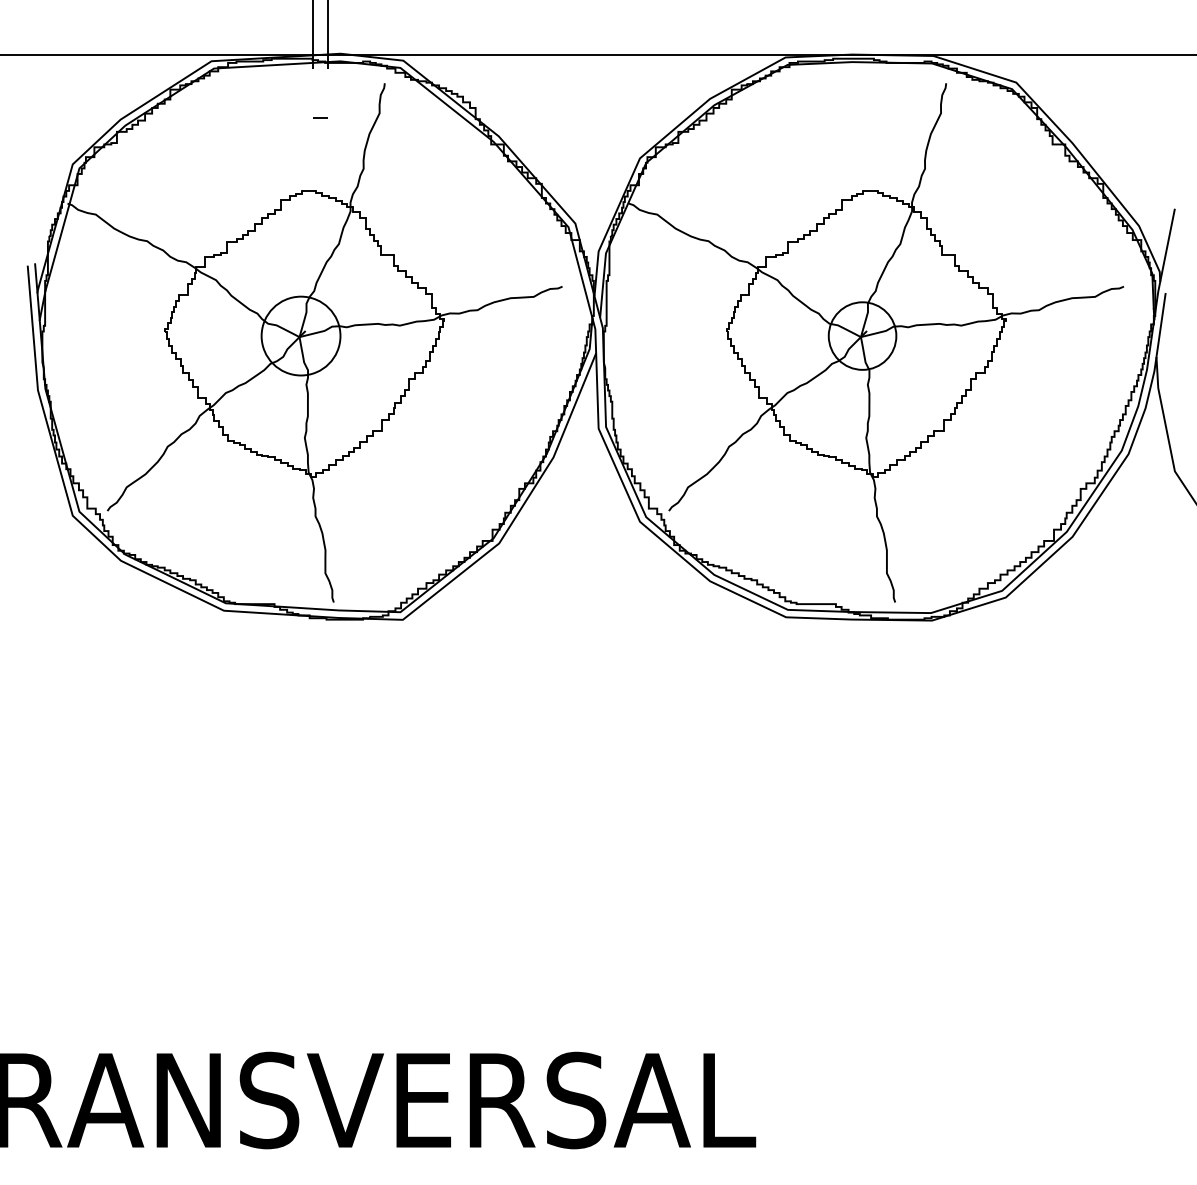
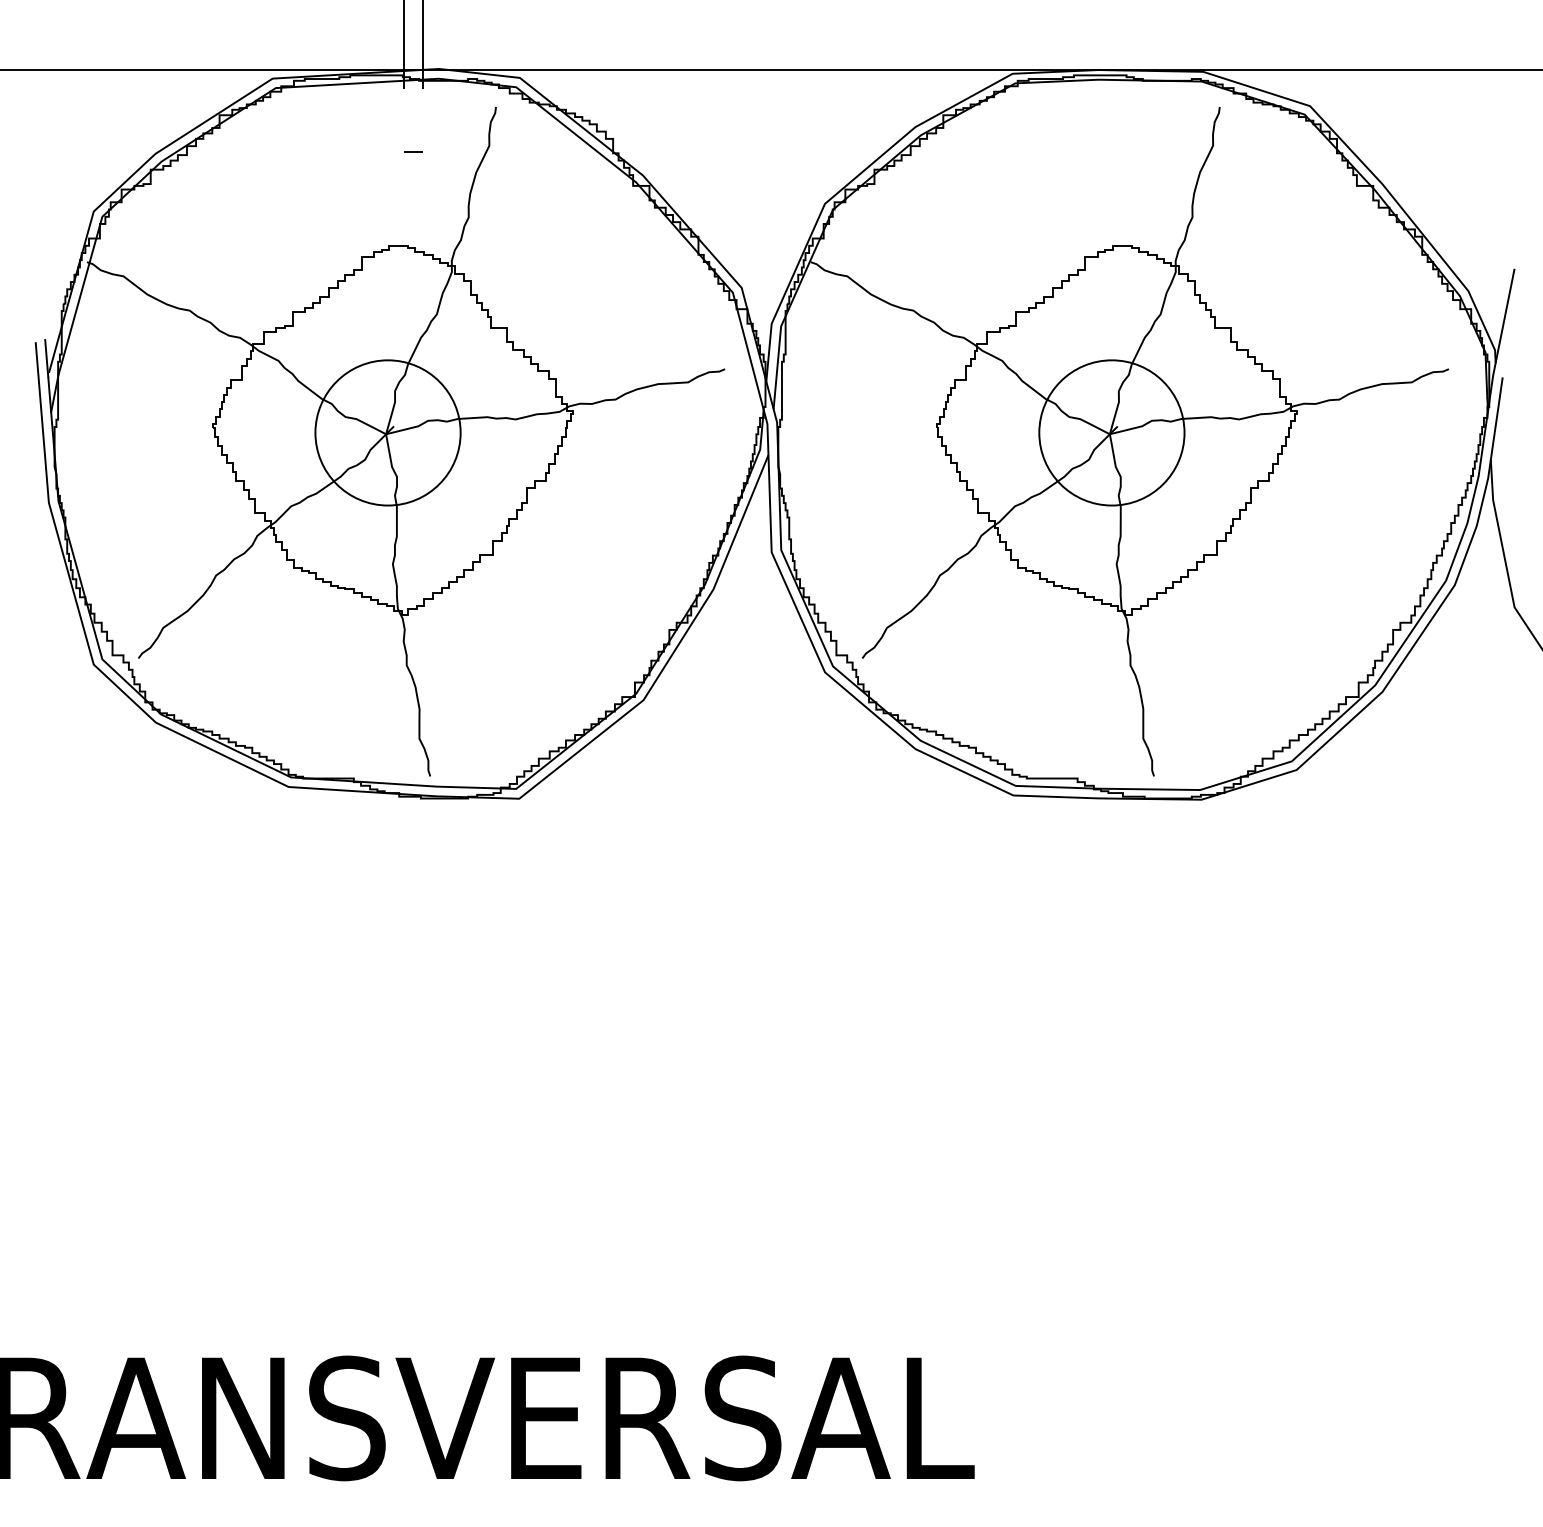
circle: (300, 335) -> (387, 432), size x1.43
circle: (862, 335) -> (1111, 432), size x1.67

